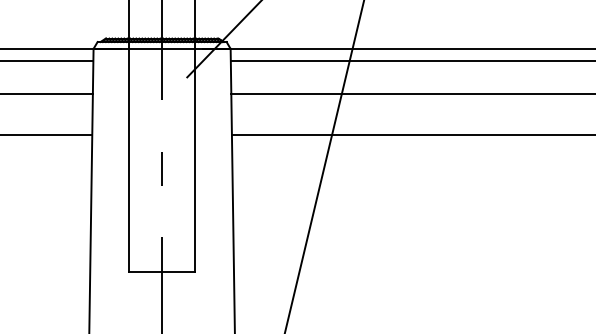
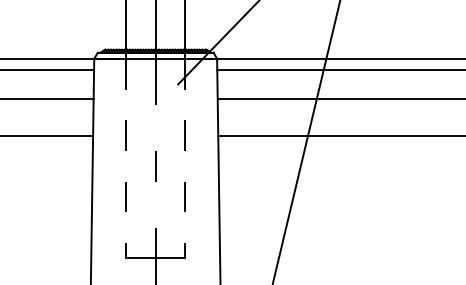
line: (128, 160) -> (125, 158), solid -> dashed
line: (195, 160) -> (185, 158), solid -> dashed

